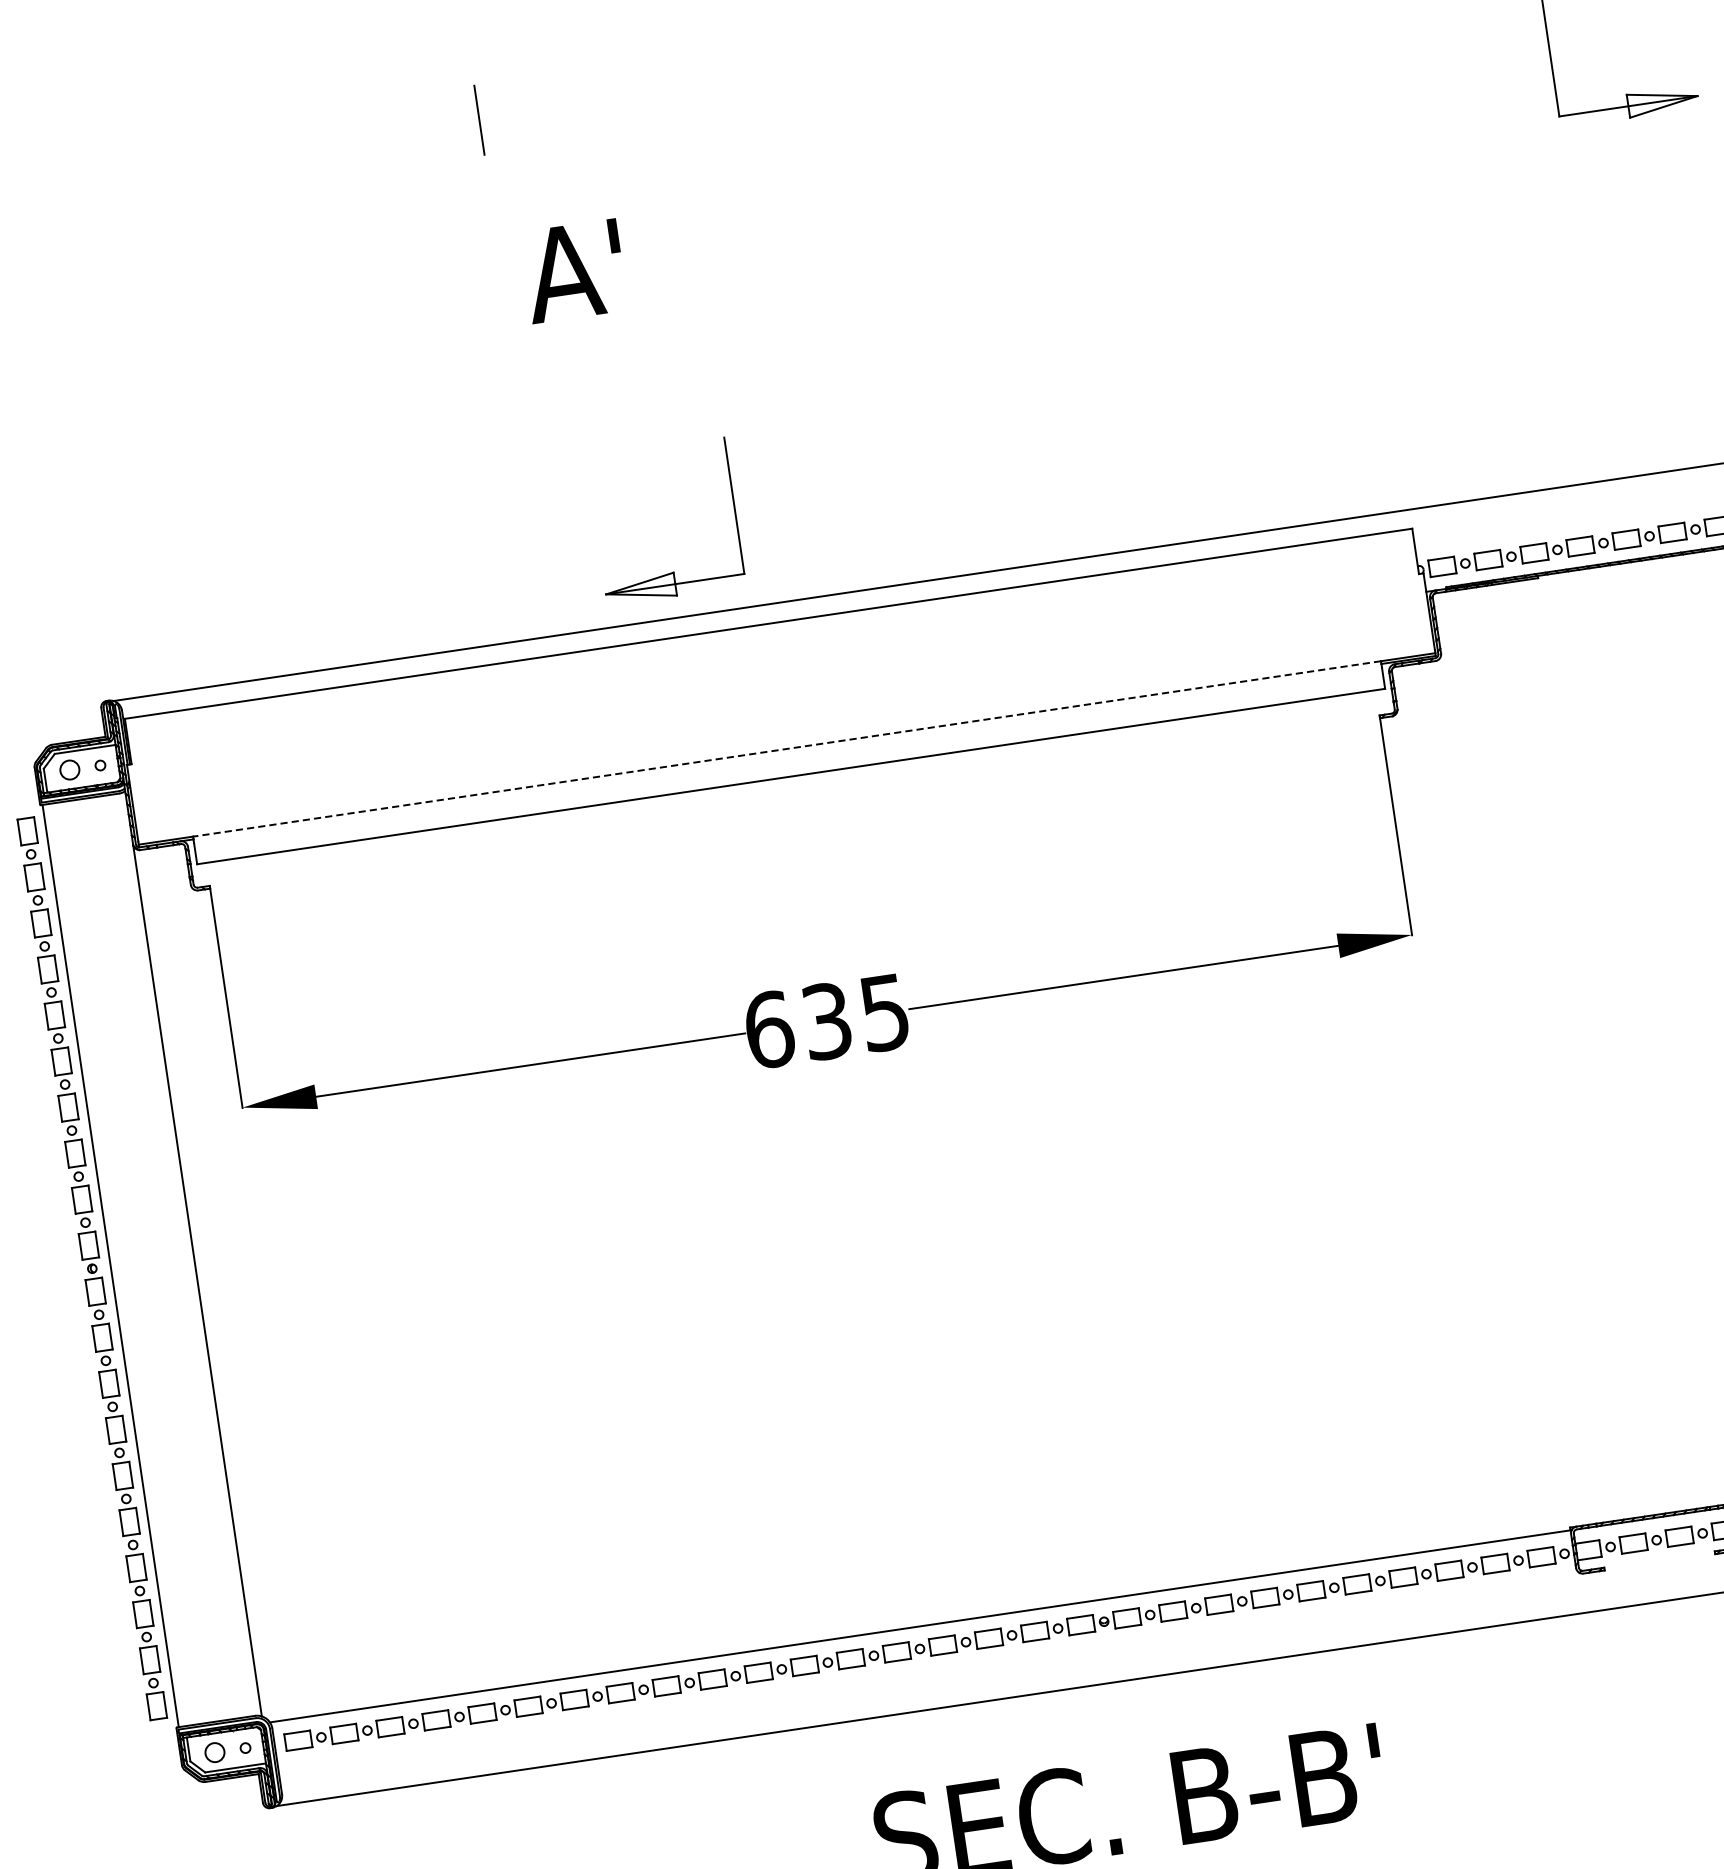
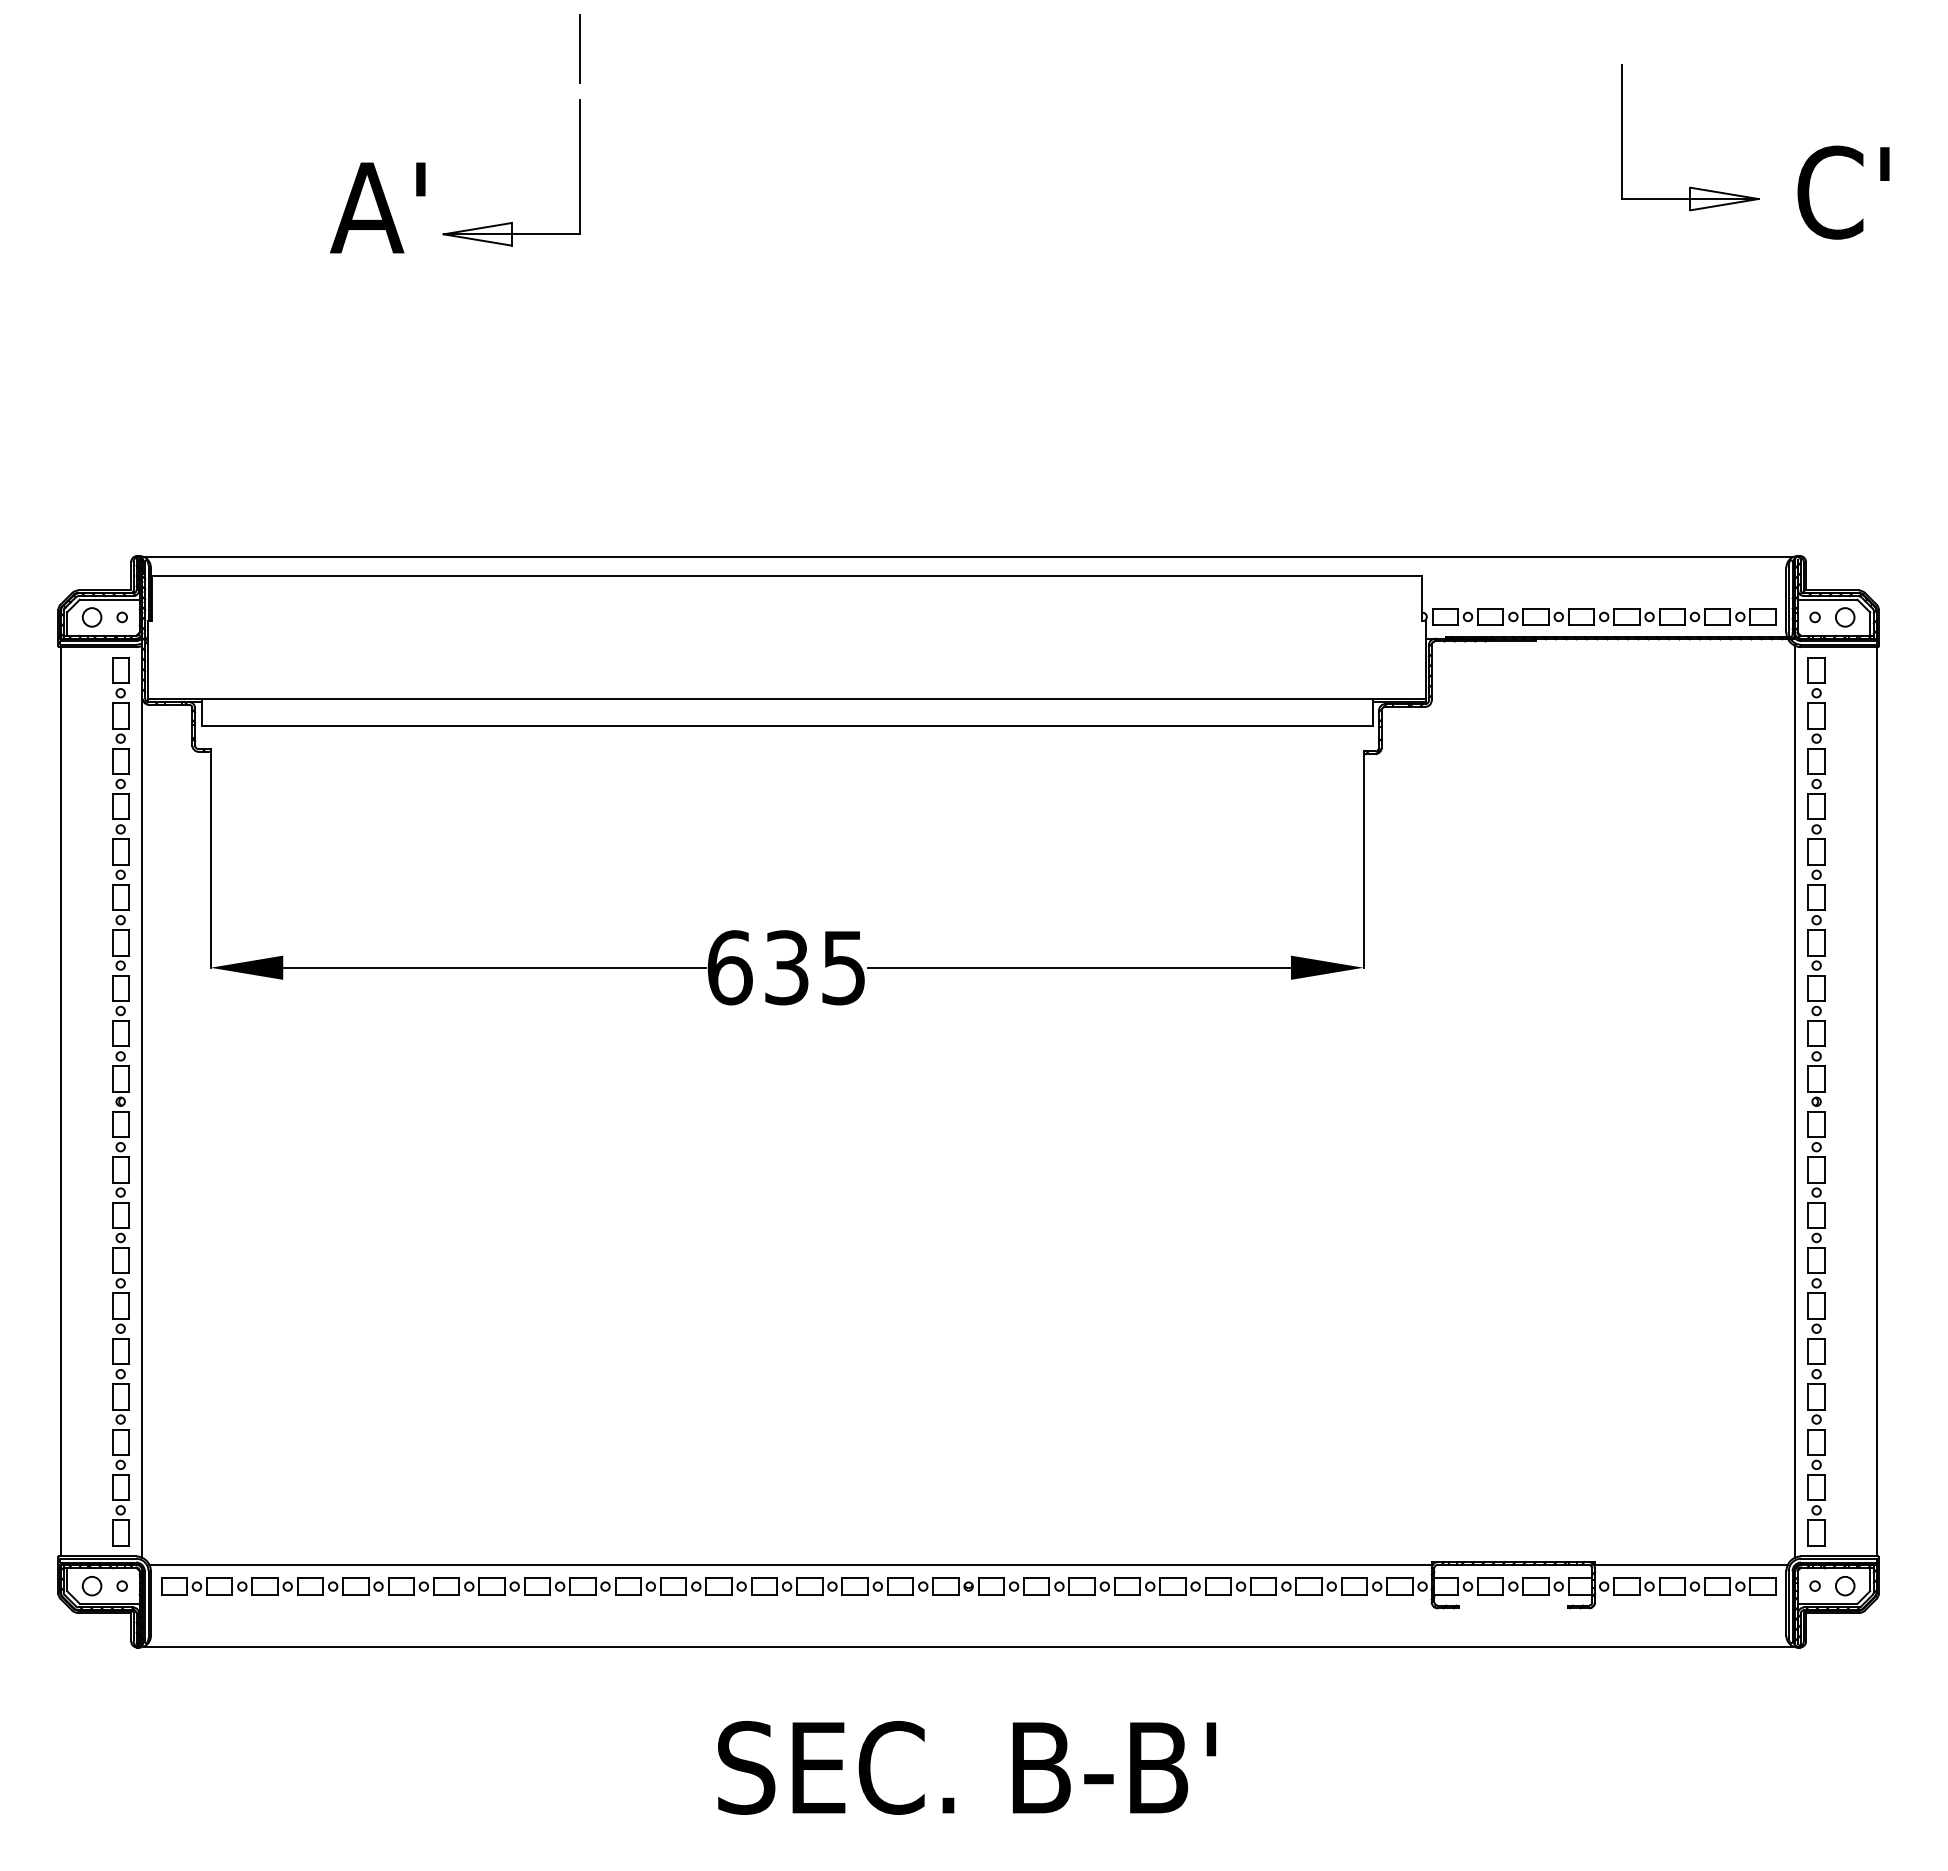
text: (573, 270) -> (377, 207), moved
part: (673, 572) -> (511, 222), moved
line: (787, 749) -> (787, 699), dashed -> solid
part: (92, 1268) -> (120, 1101), moved

